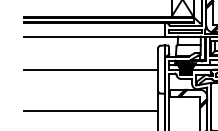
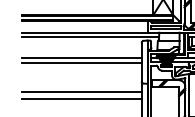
line: (101, 40) -> (90, 36), added
line: (91, 65) -> (81, 58), added
line: (91, 103) -> (81, 92), added

